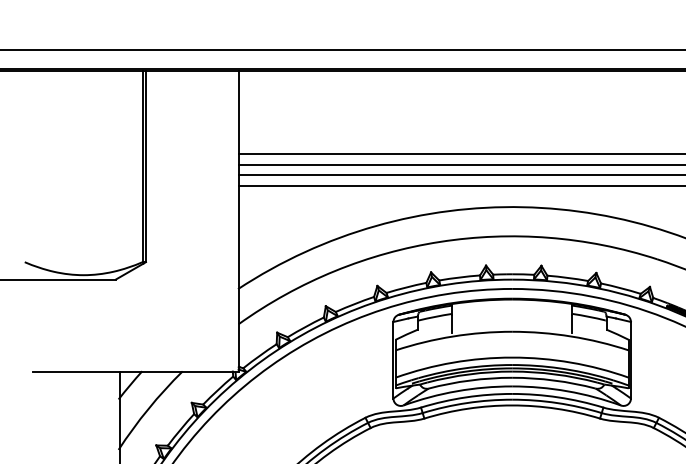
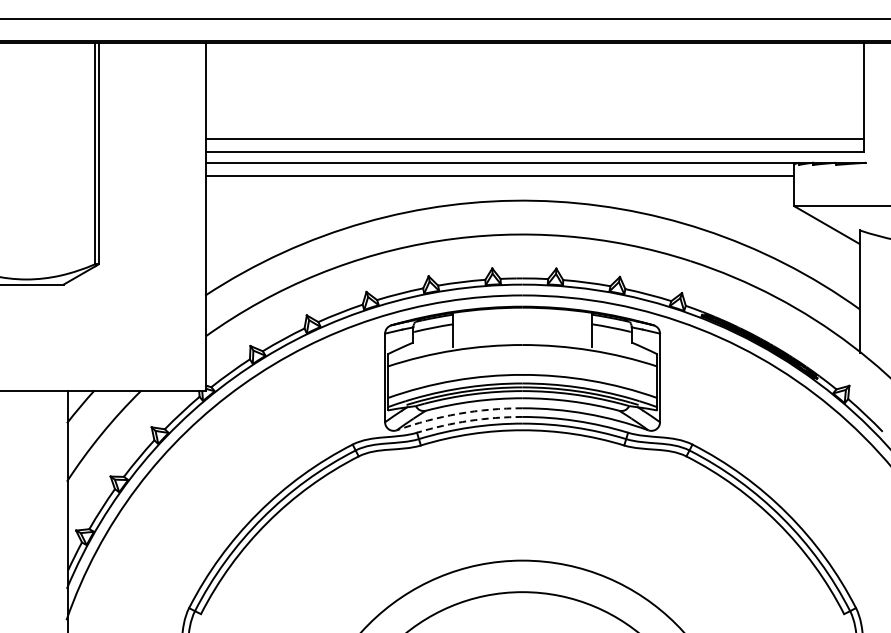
arc: (456, 390) -> (458, 413), solid -> dashed
arc: (466, 397) -> (469, 420), solid -> dashed

